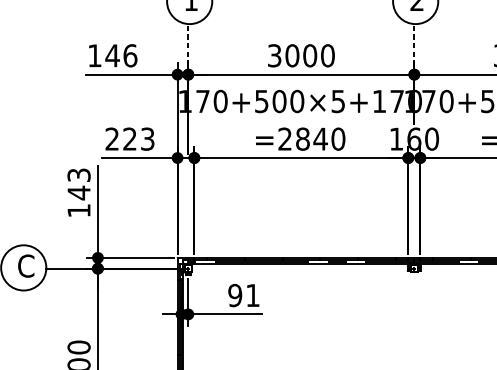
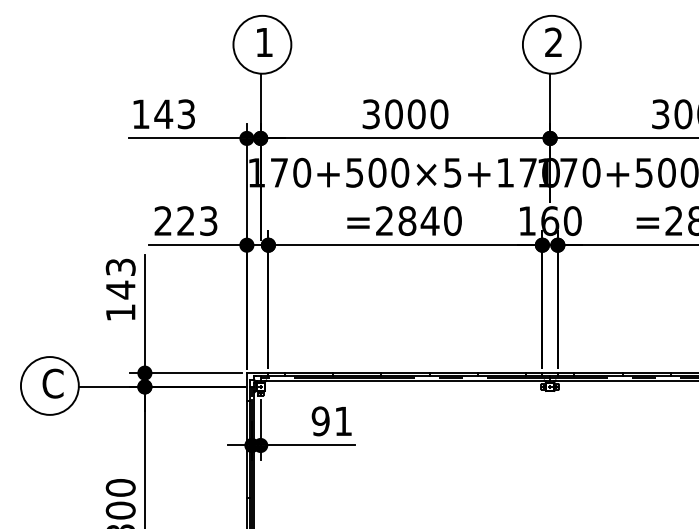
line: (188, 45) -> (260, 100), dashed -> solid
line: (414, 45) -> (550, 100), dashed -> solid
text: (130, 55) -> (186, 114), 146 -> 143

